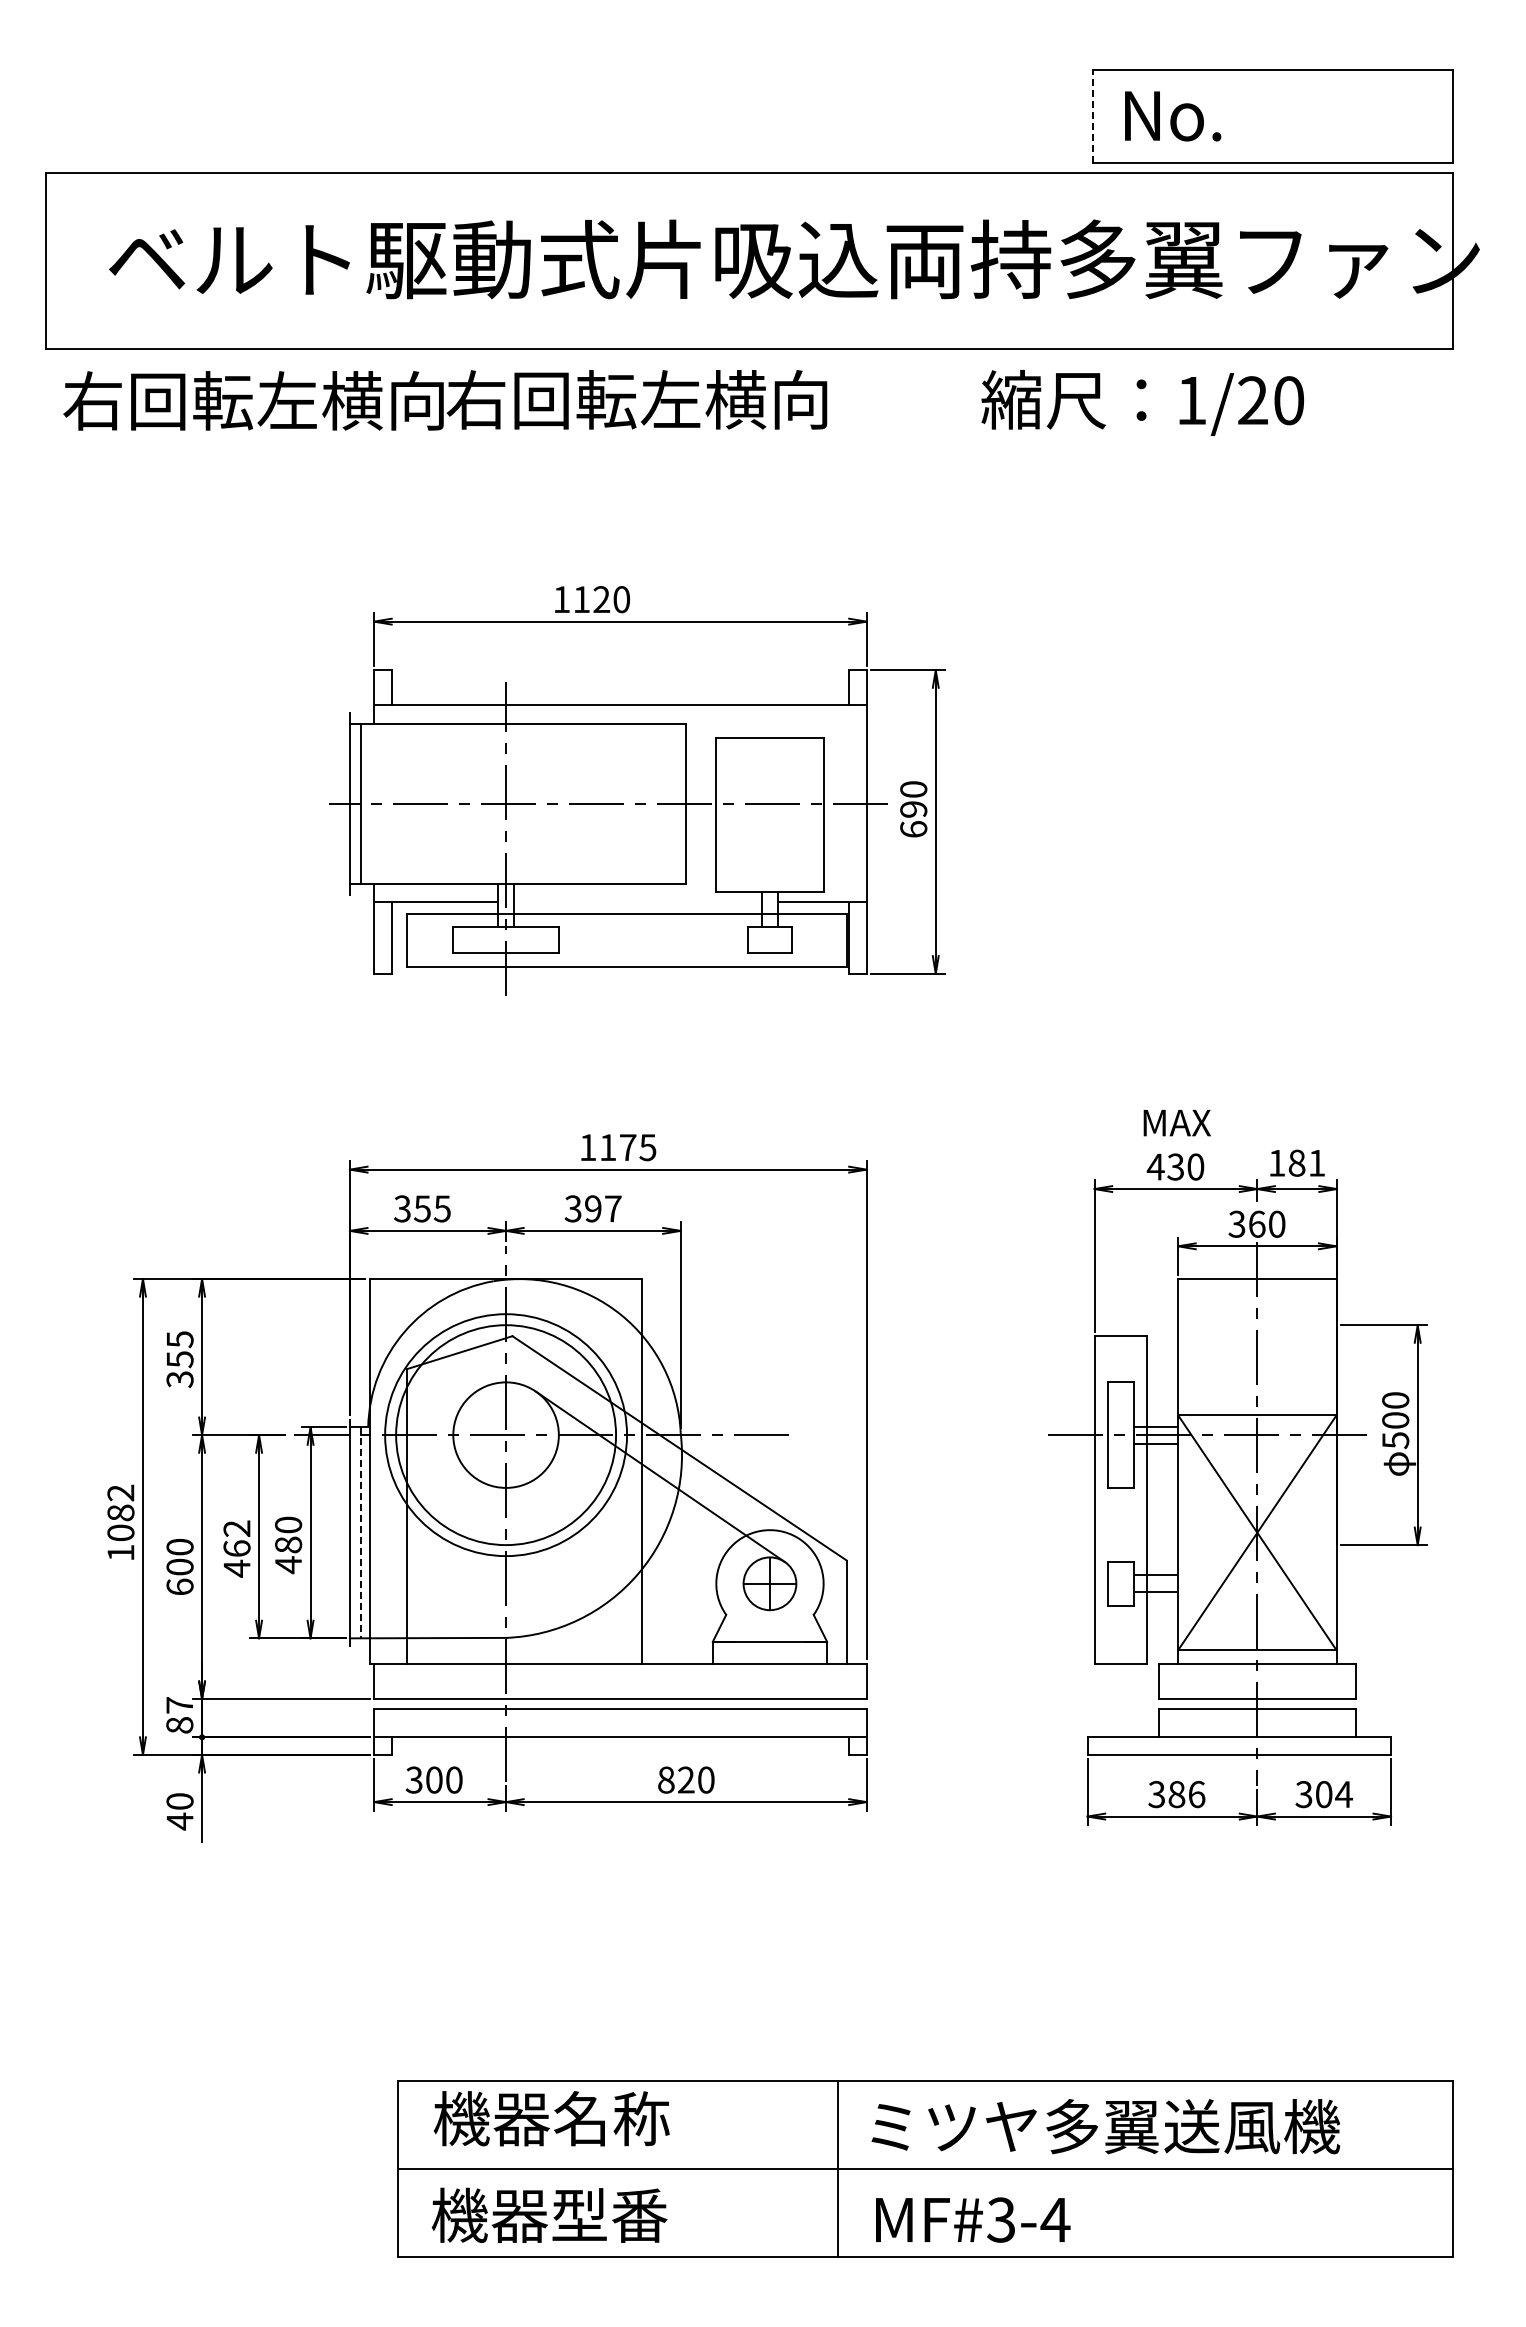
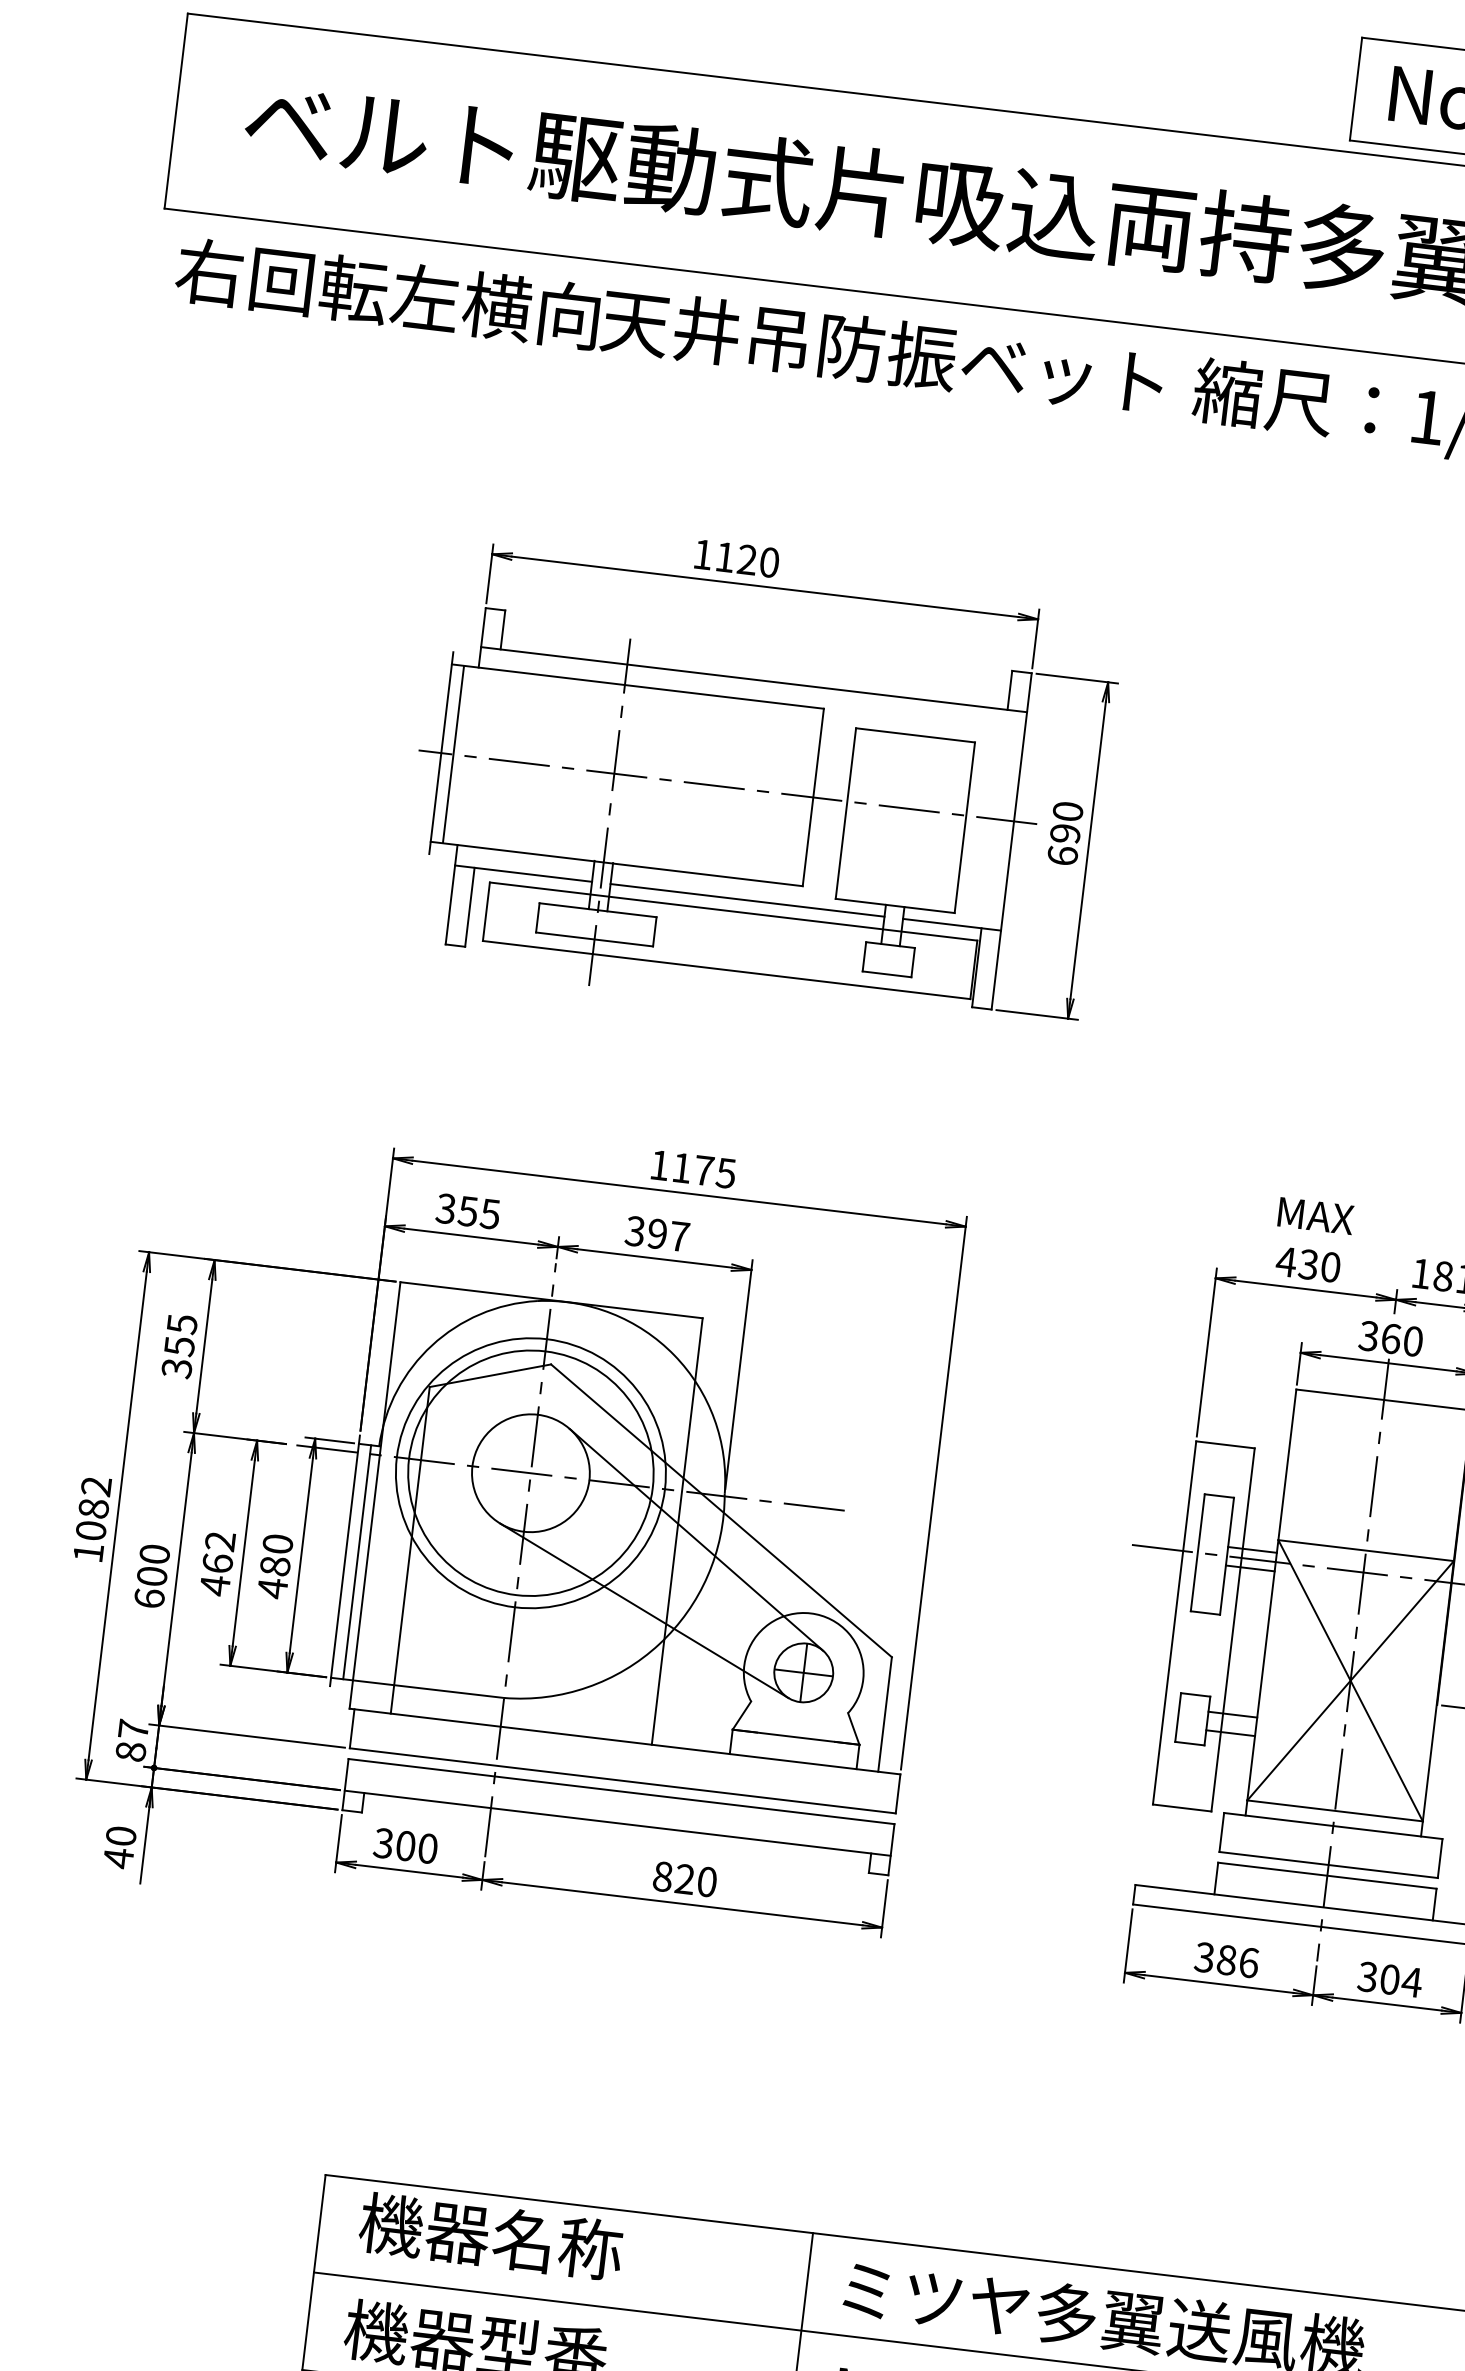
line: (1093, 115) -> (1356, 88), dashed -> solid
text: (699, 399) -> (882, 351), 右回転左横向 -> 天井吊防振ベット
line: (637, 902) -> (746, 900), added
line: (360, 1532) -> (356, 1561), dashed -> solid
line: (621, 1545) -> (644, 1610), added

